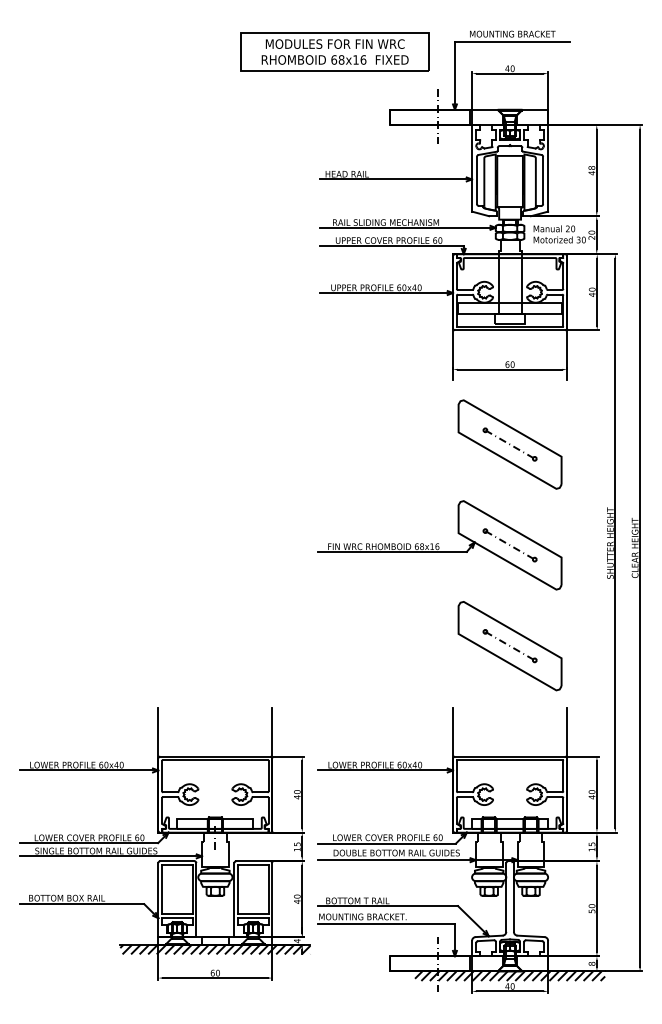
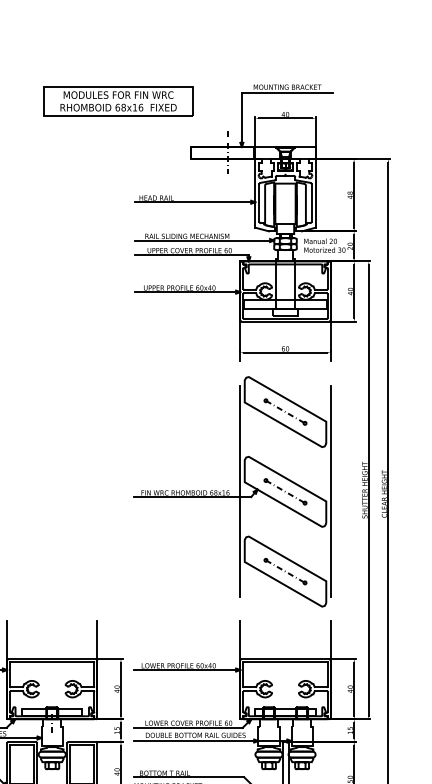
part: (334, 51) -> (118, 100), moved
line: (453, 544) -> (240, 491), added
line: (567, 544) -> (330, 491), added

